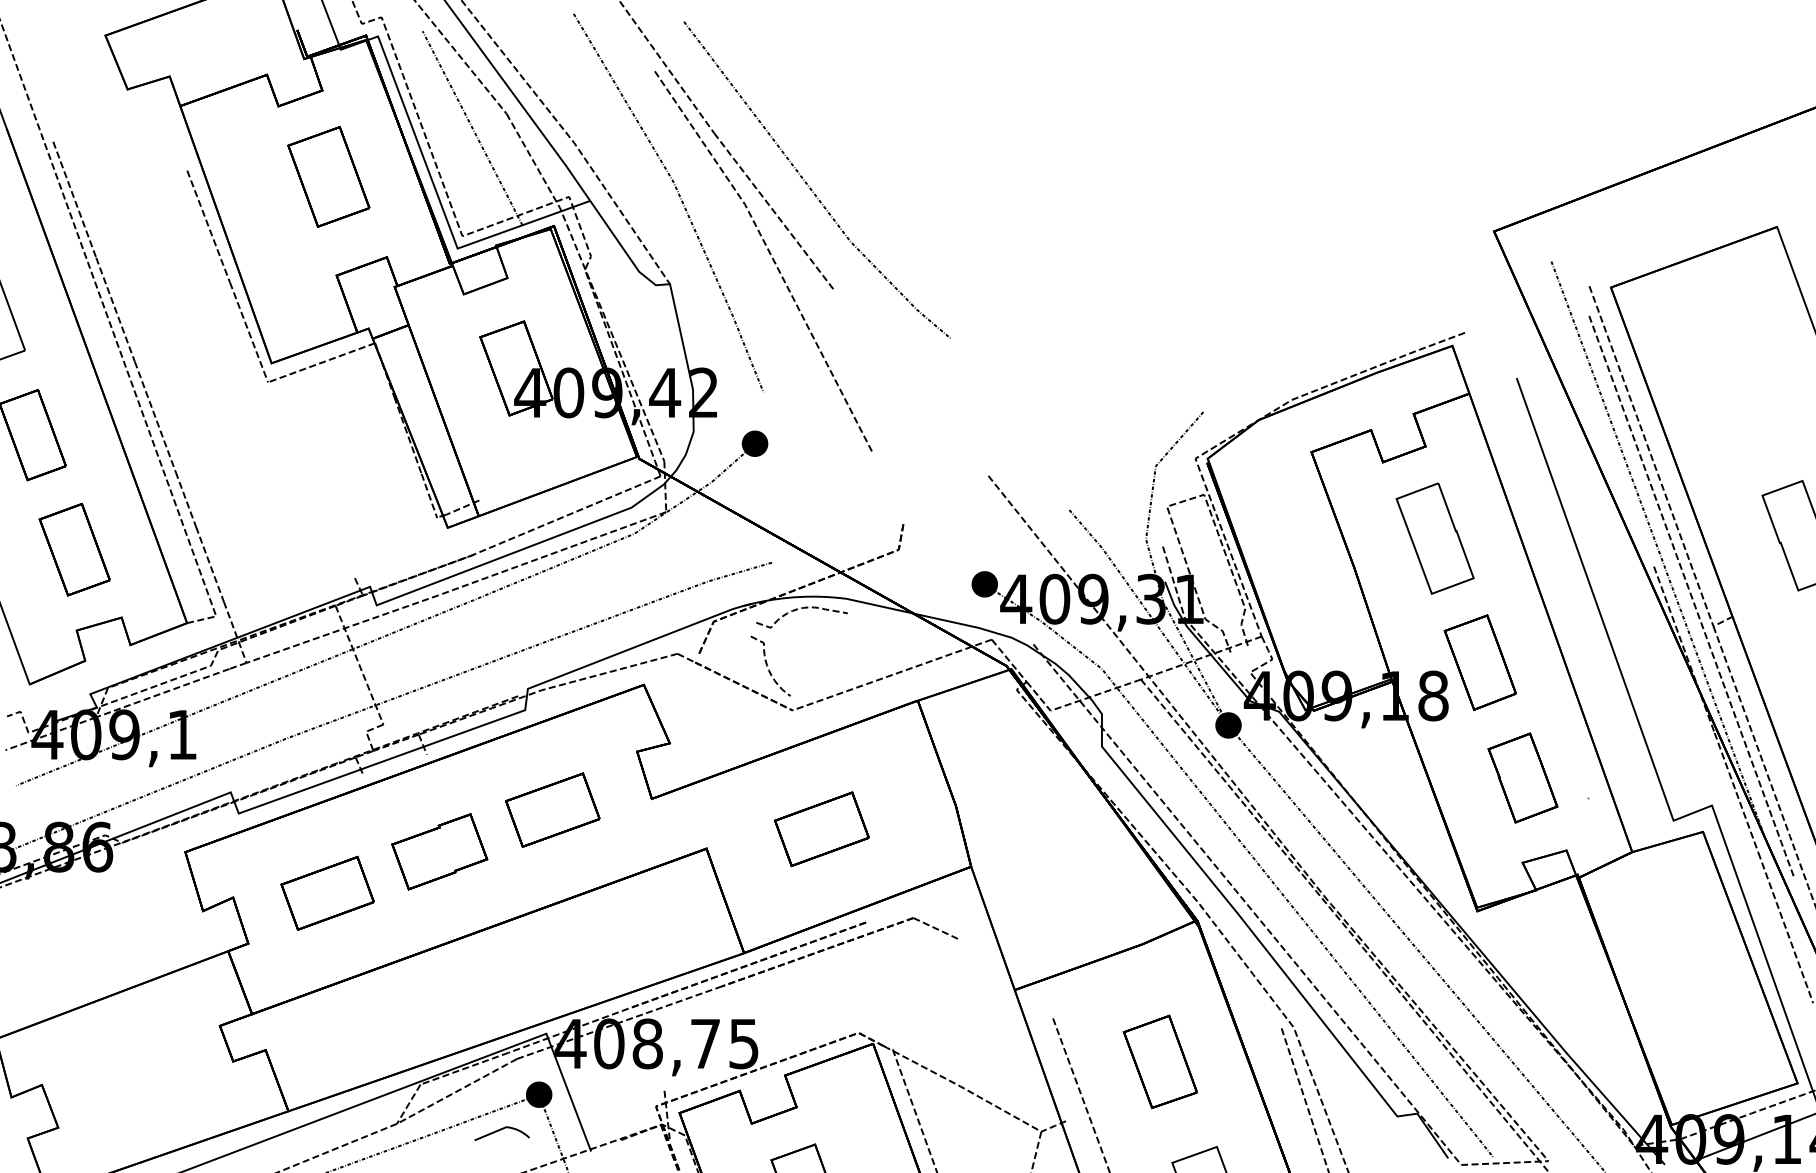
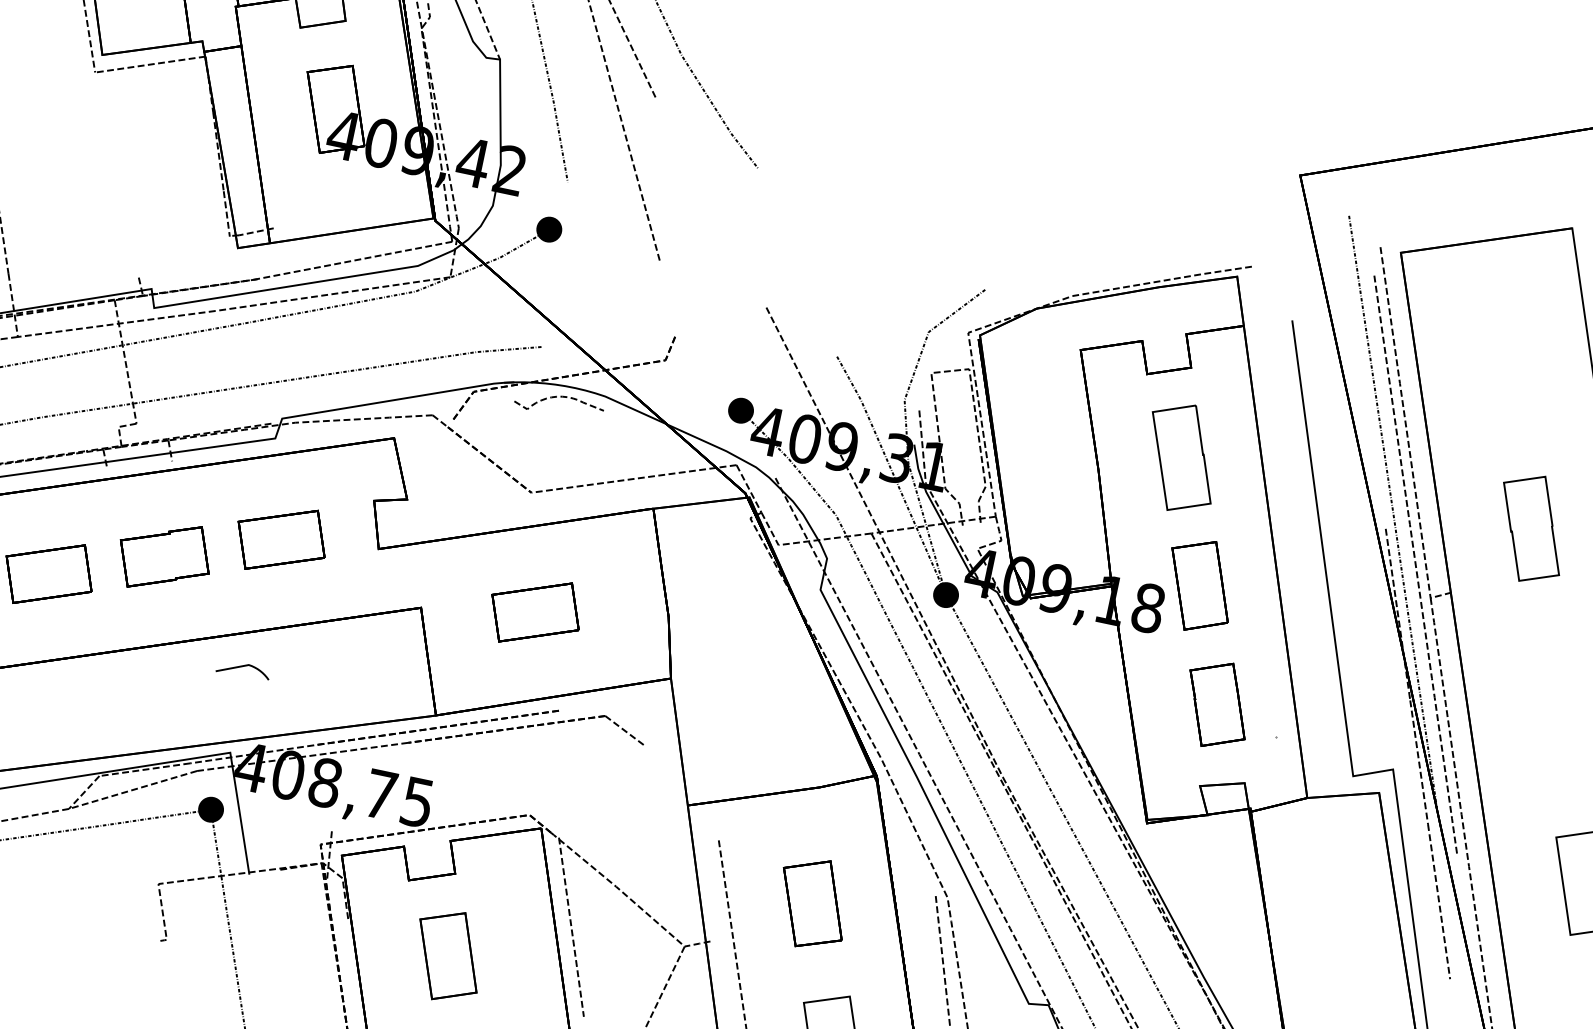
curve: (767, 665) -> (516, 444), removed
curve: (501, 1130) -> (243, 667), moved

